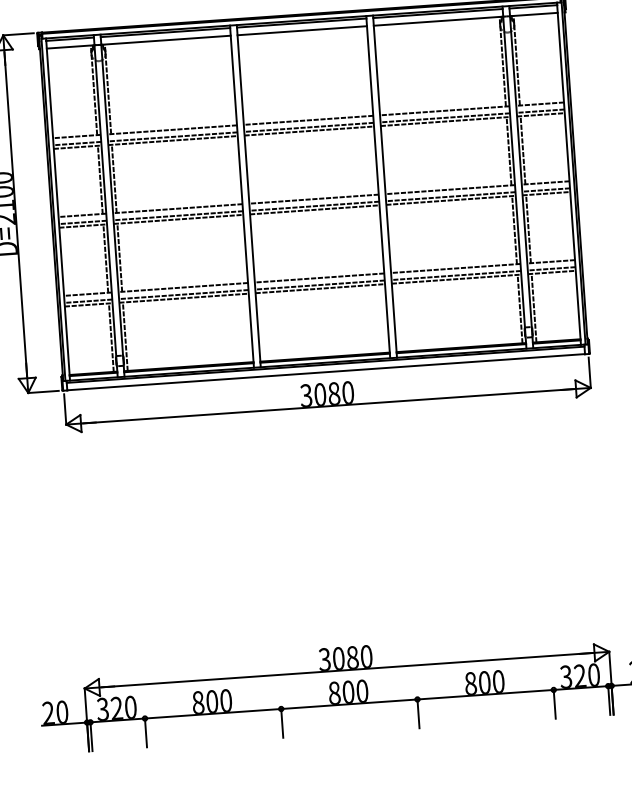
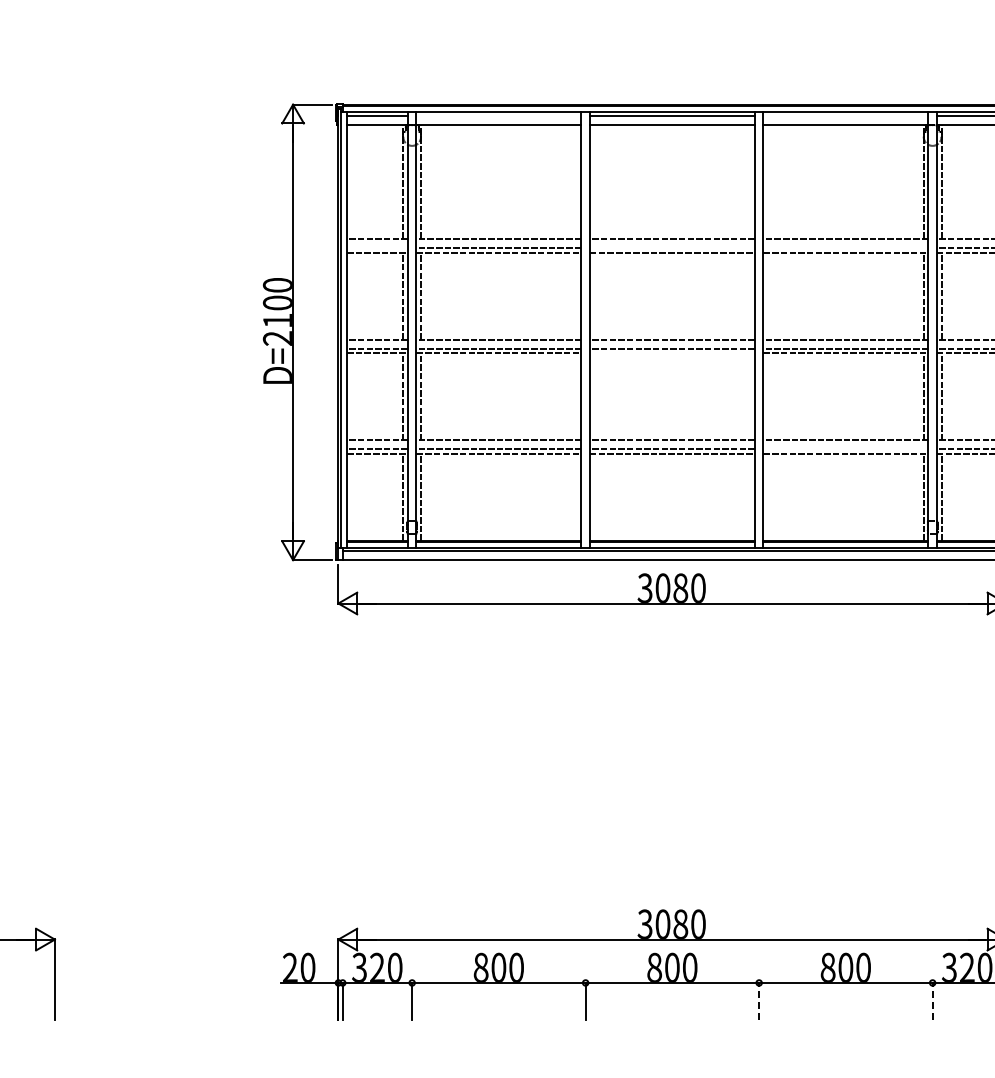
line: (437, 13) -> (845, 115), removed
line: (165, 32) -> (498, 115), removed
line: (444, 117) -> (845, 248), removed
line: (308, 127) -> (671, 248), removed
line: (77, 143) -> (377, 248), removed
line: (314, 209) -> (671, 353), removed
line: (456, 275) -> (845, 449), removed
line: (554, 703) -> (932, 1000), solid -> dashed
line: (418, 713) -> (759, 1000), solid -> dashed

